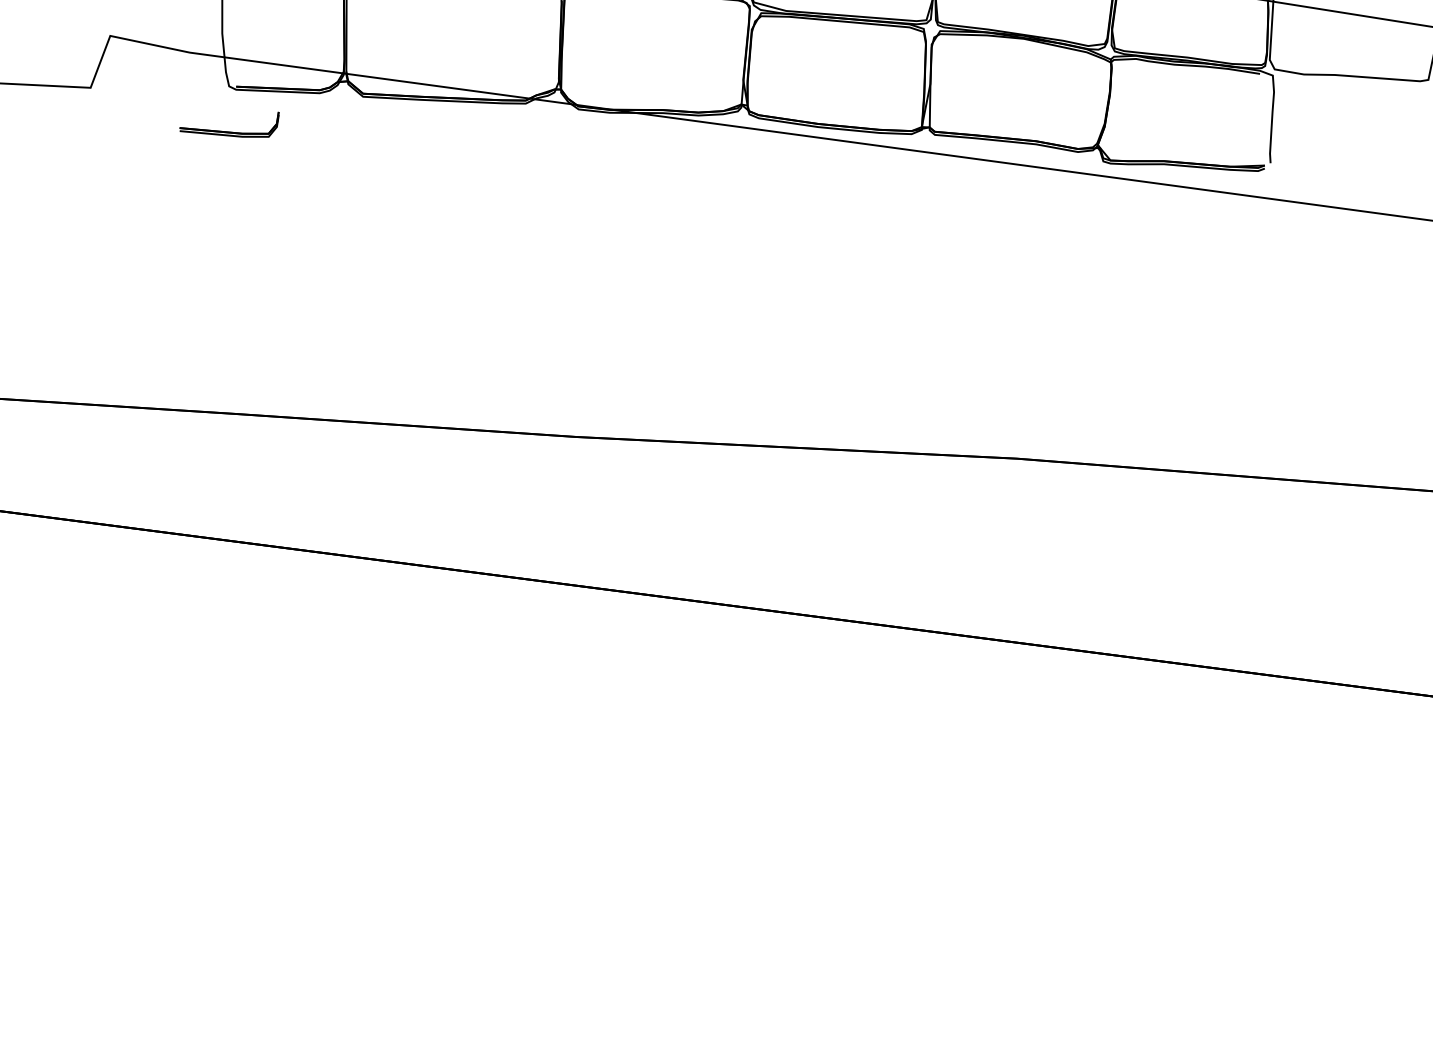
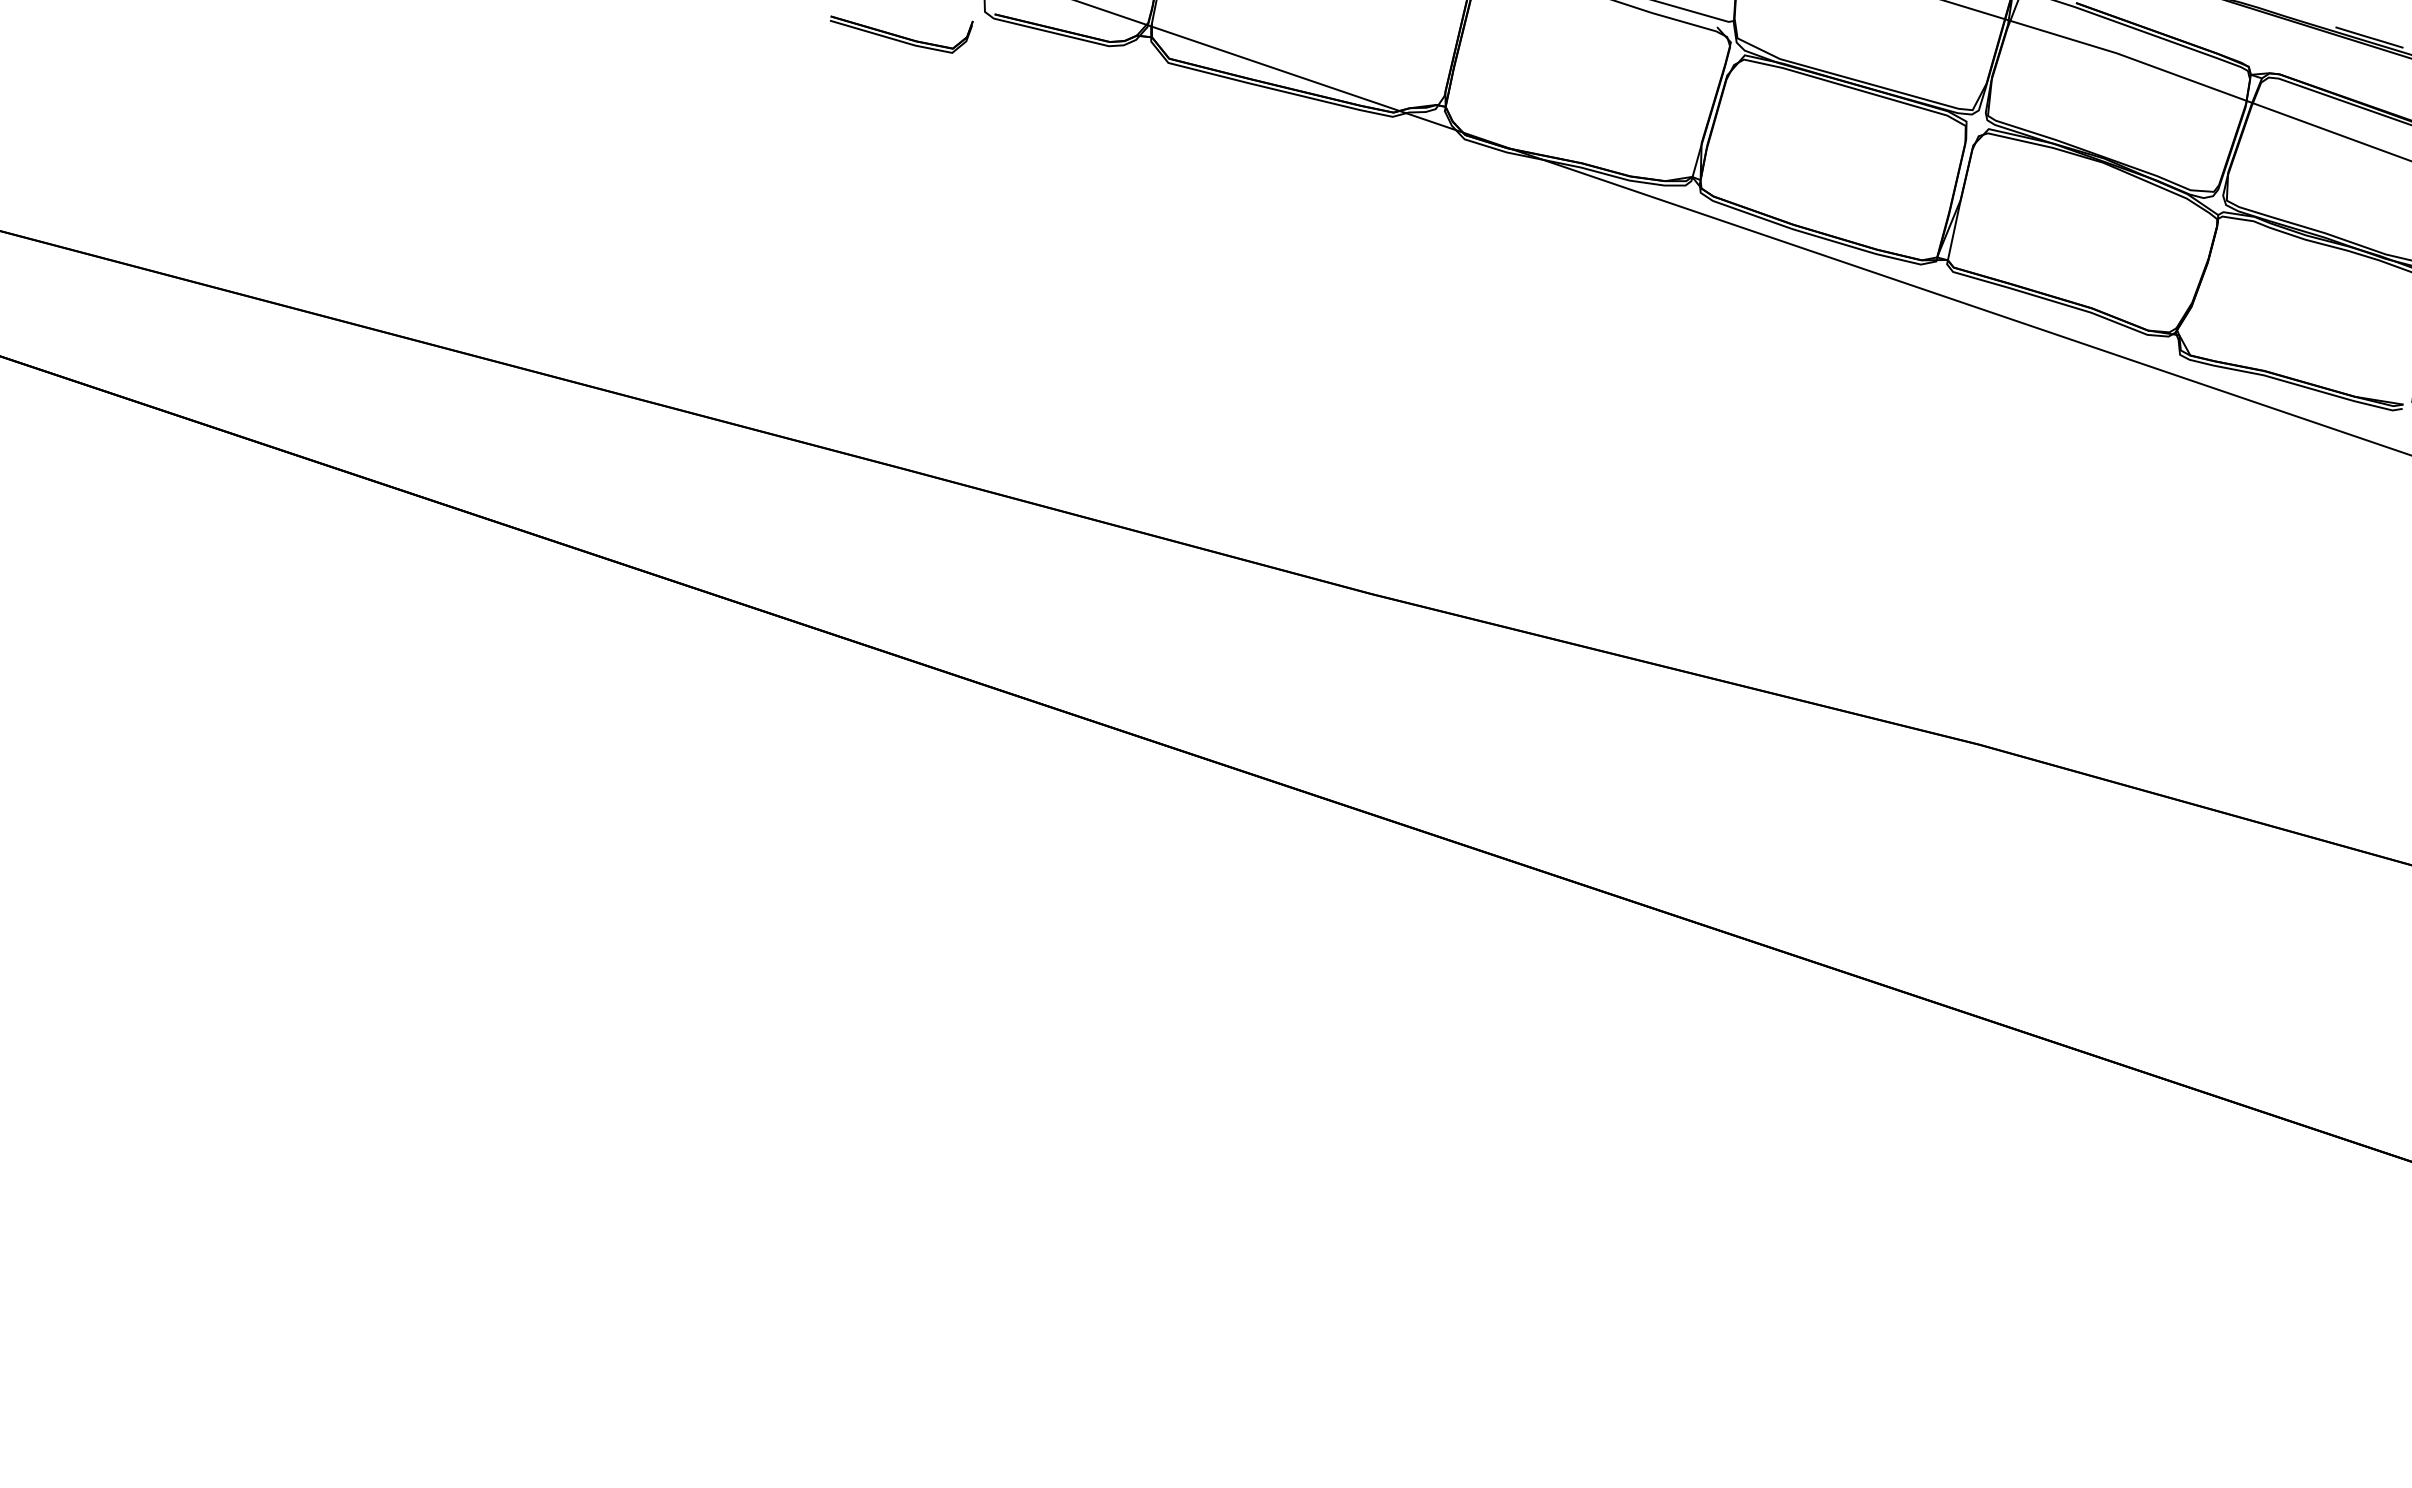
part: (231, 130) -> (901, 34), moved

